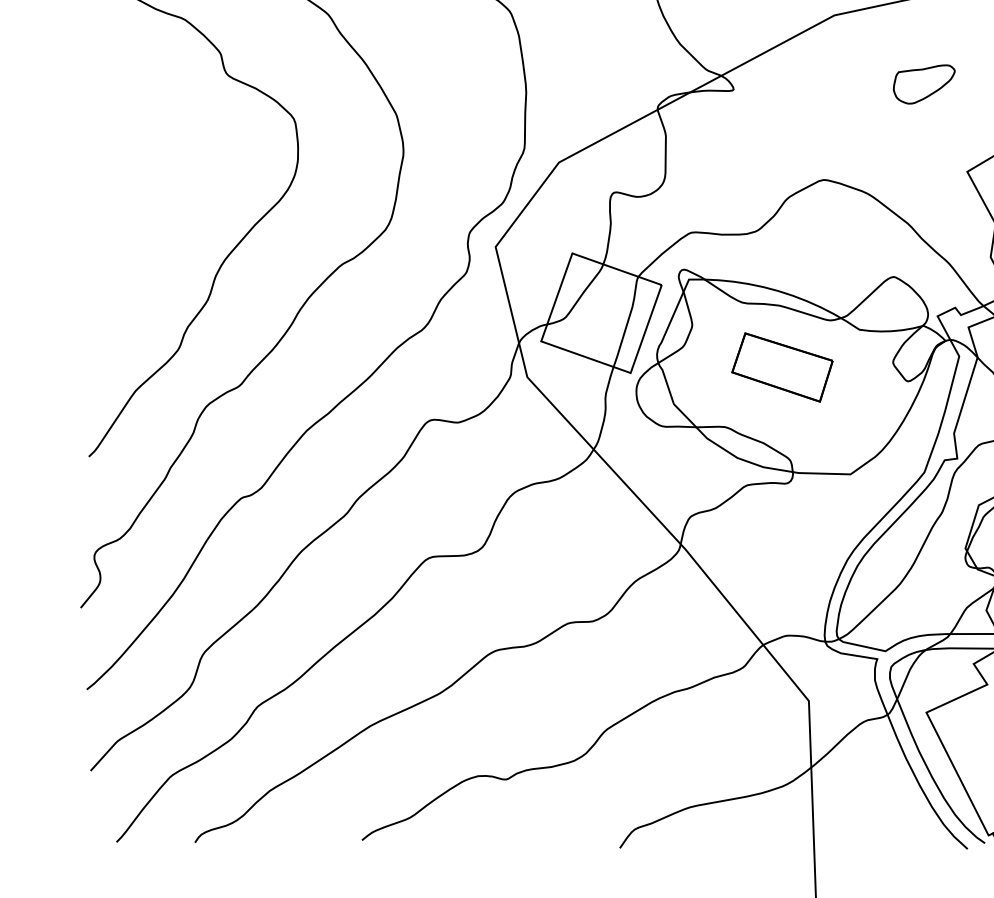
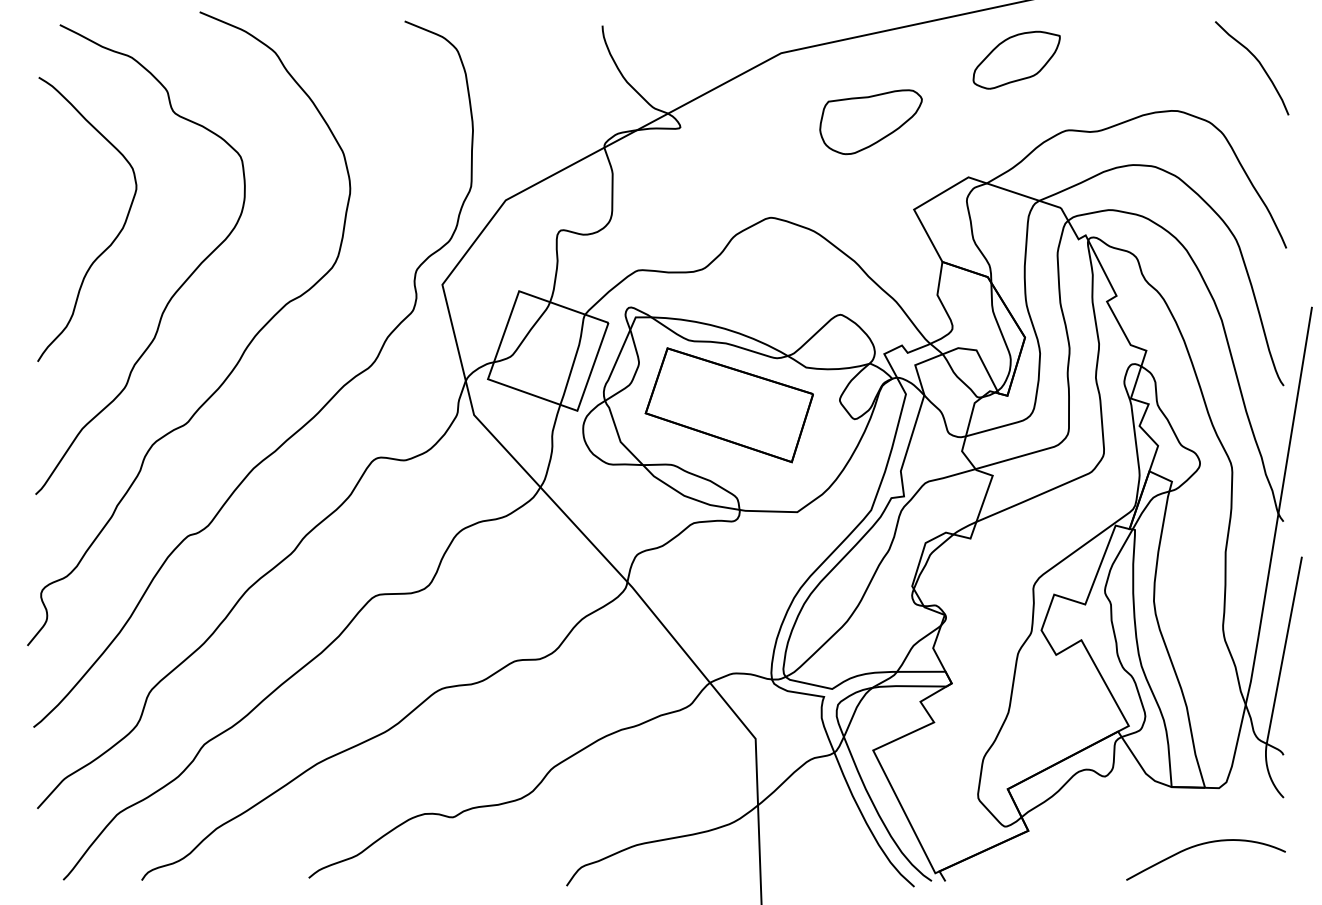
part: (923, 84) -> (870, 122), size x1.67
curve: (166, 201) -> (113, 239), added
part: (781, 367) -> (728, 405), size x1.67

